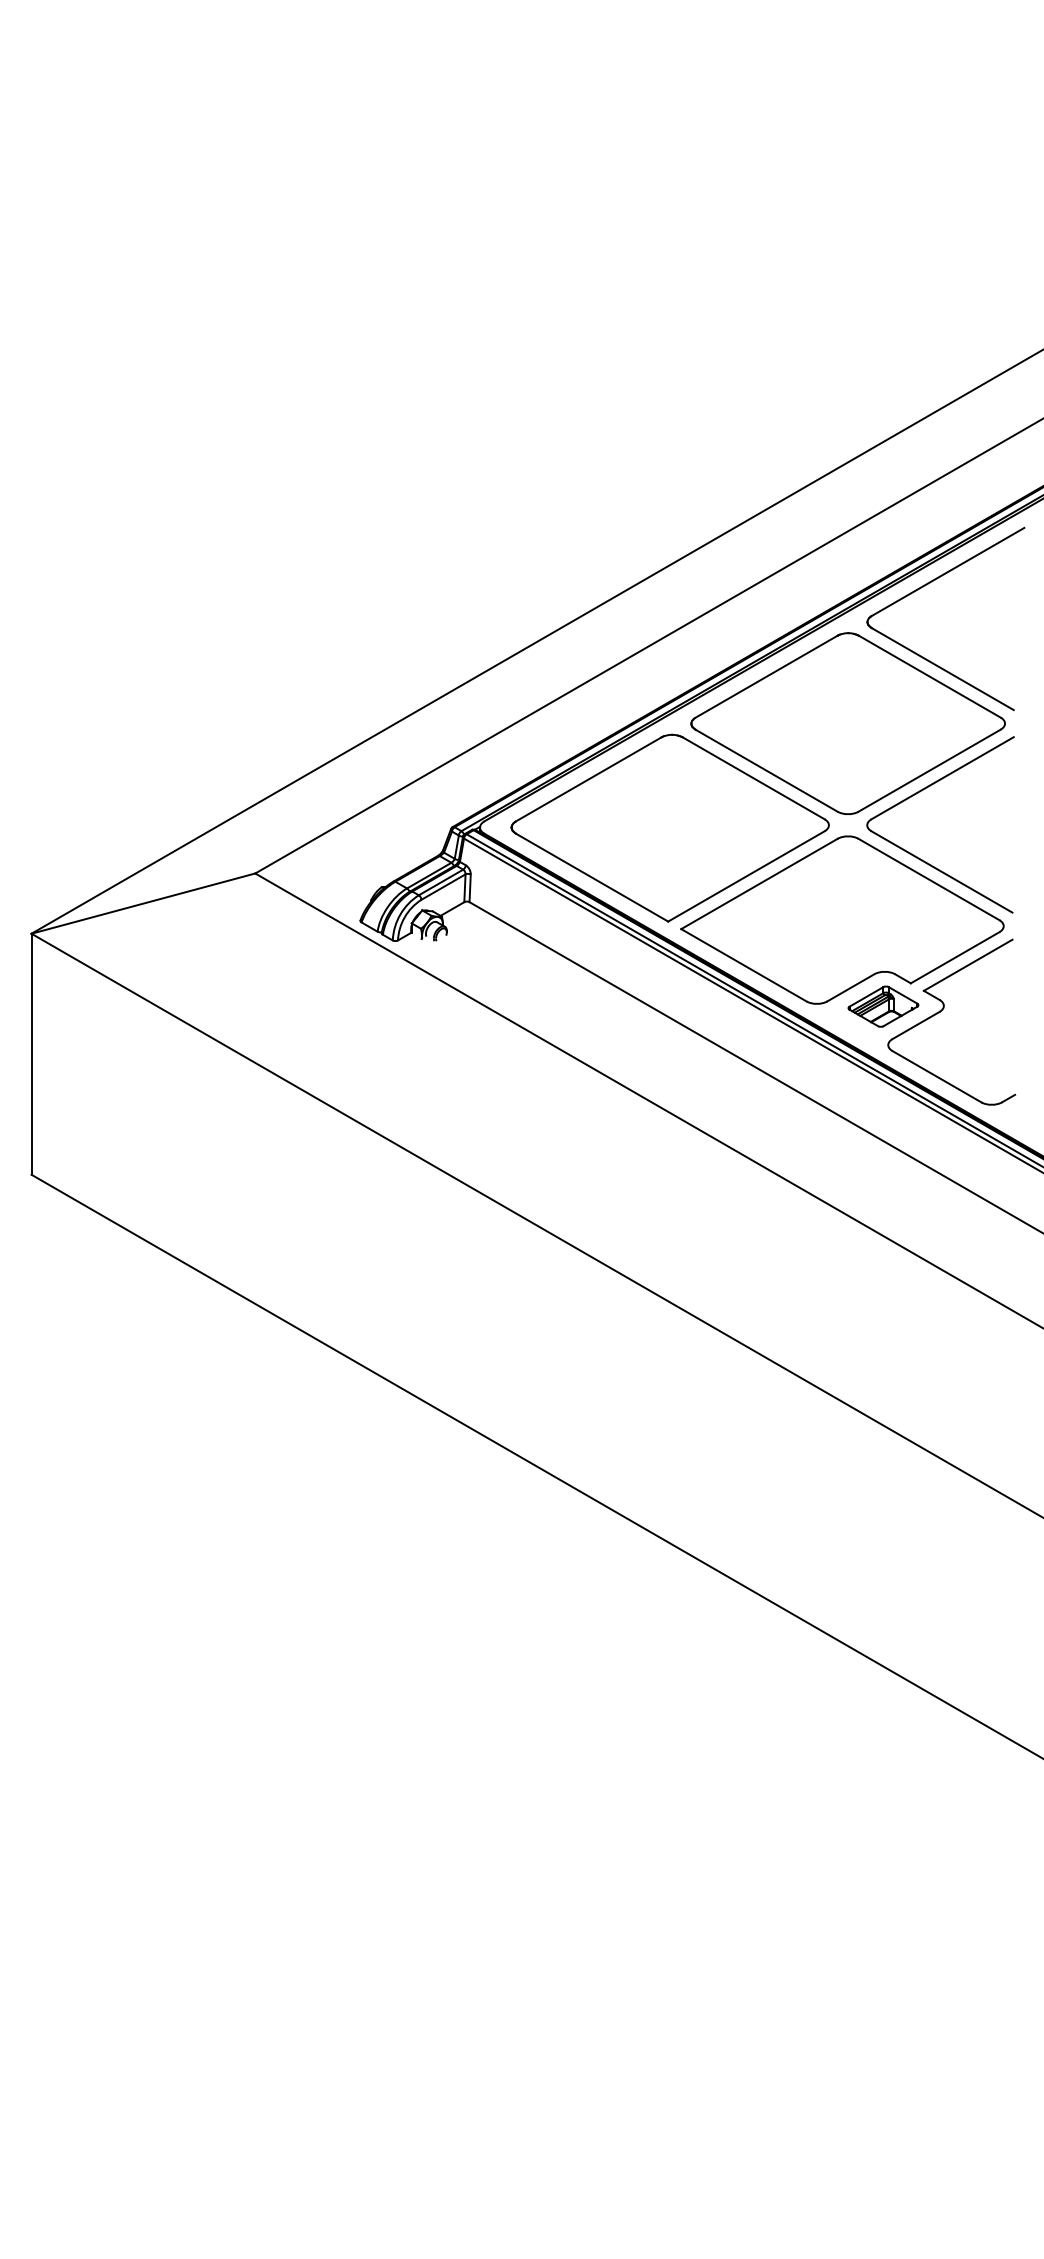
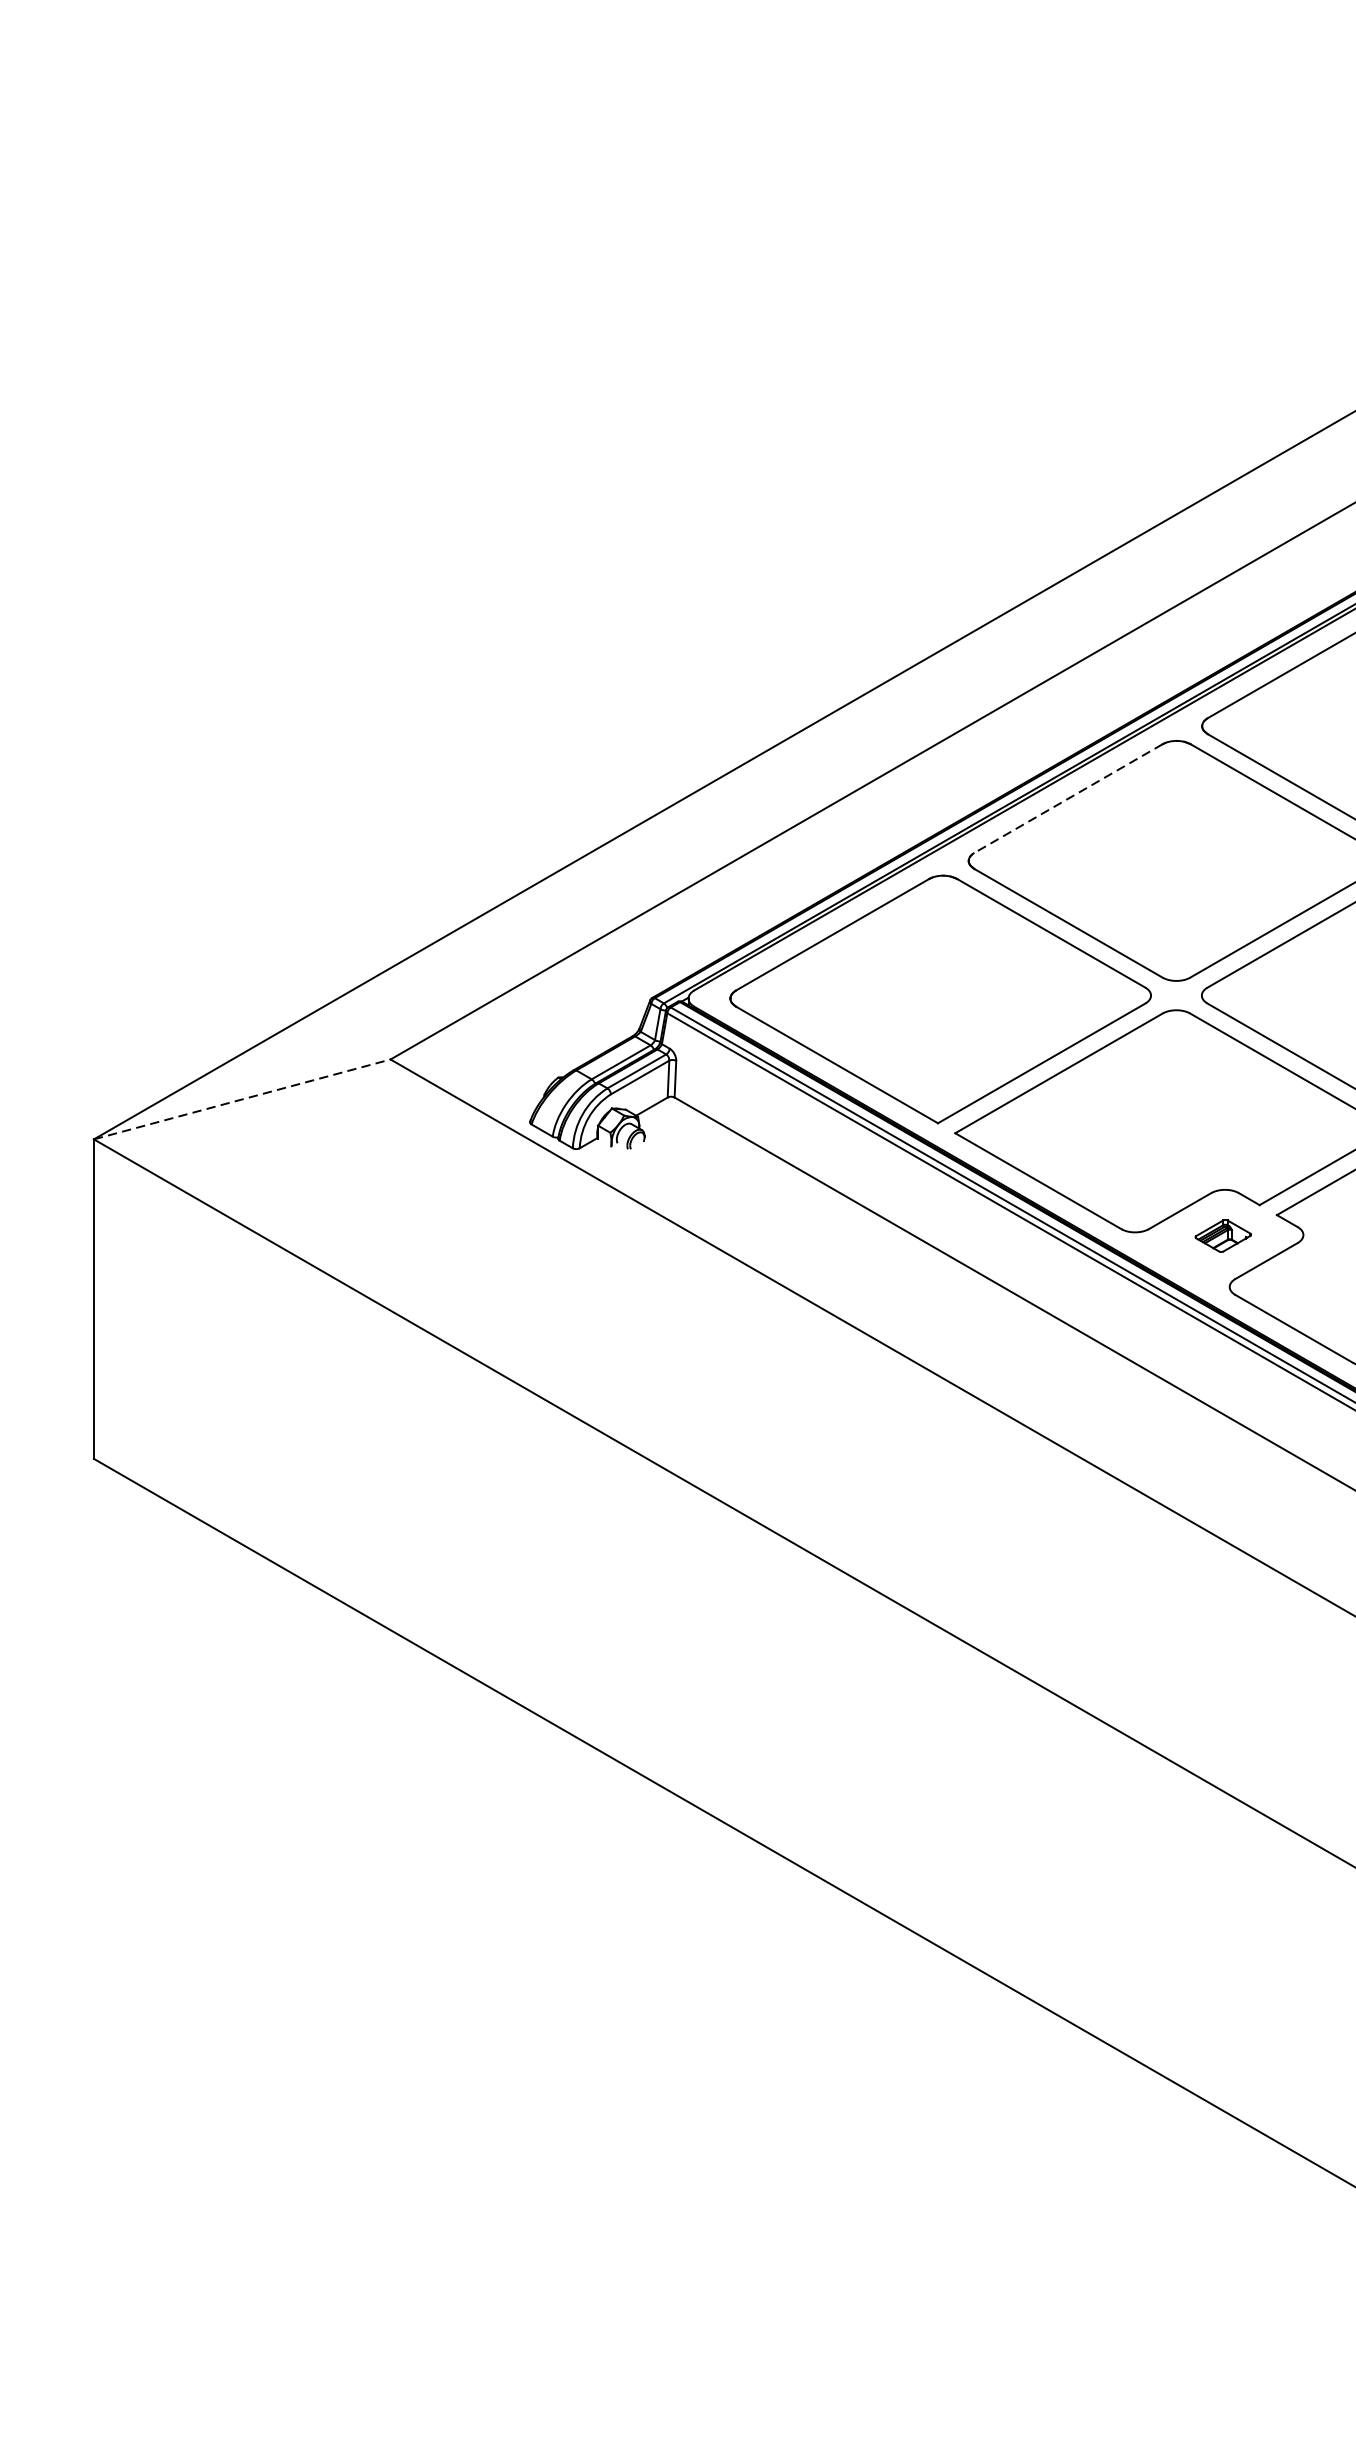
line: (766, 676) -> (1068, 798), solid -> dashed
line: (143, 903) -> (242, 1099), solid -> dashed
part: (883, 1006) -> (1223, 1235), size x0.6

